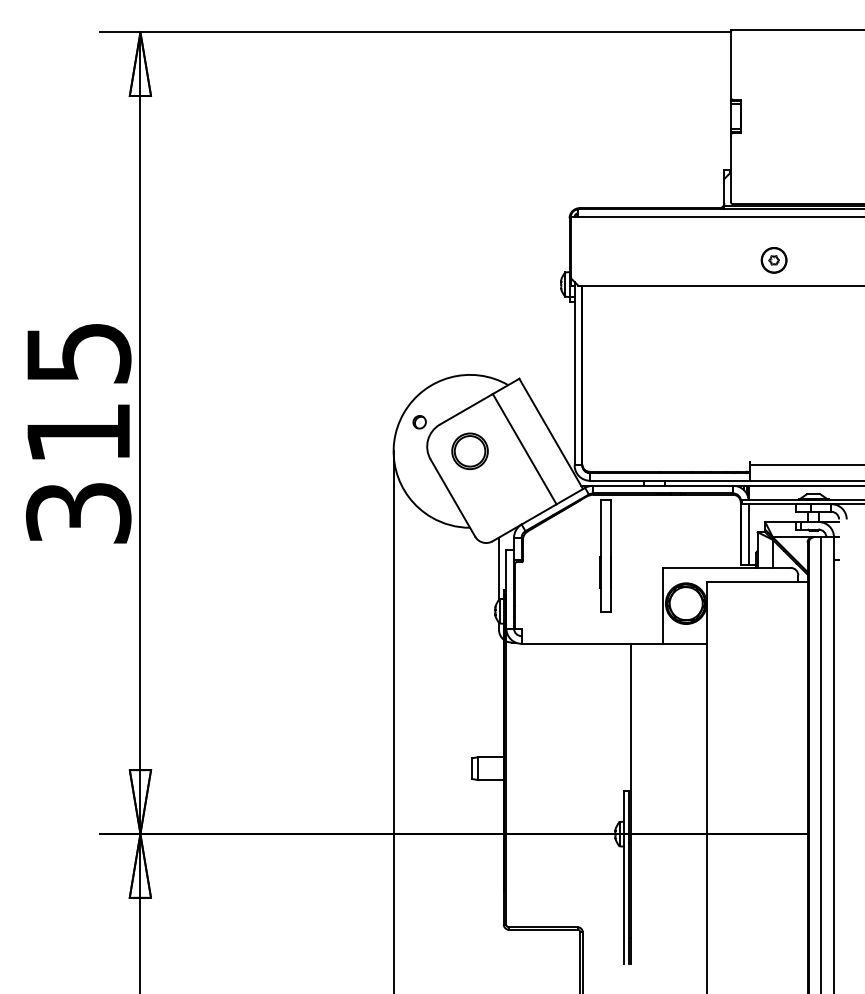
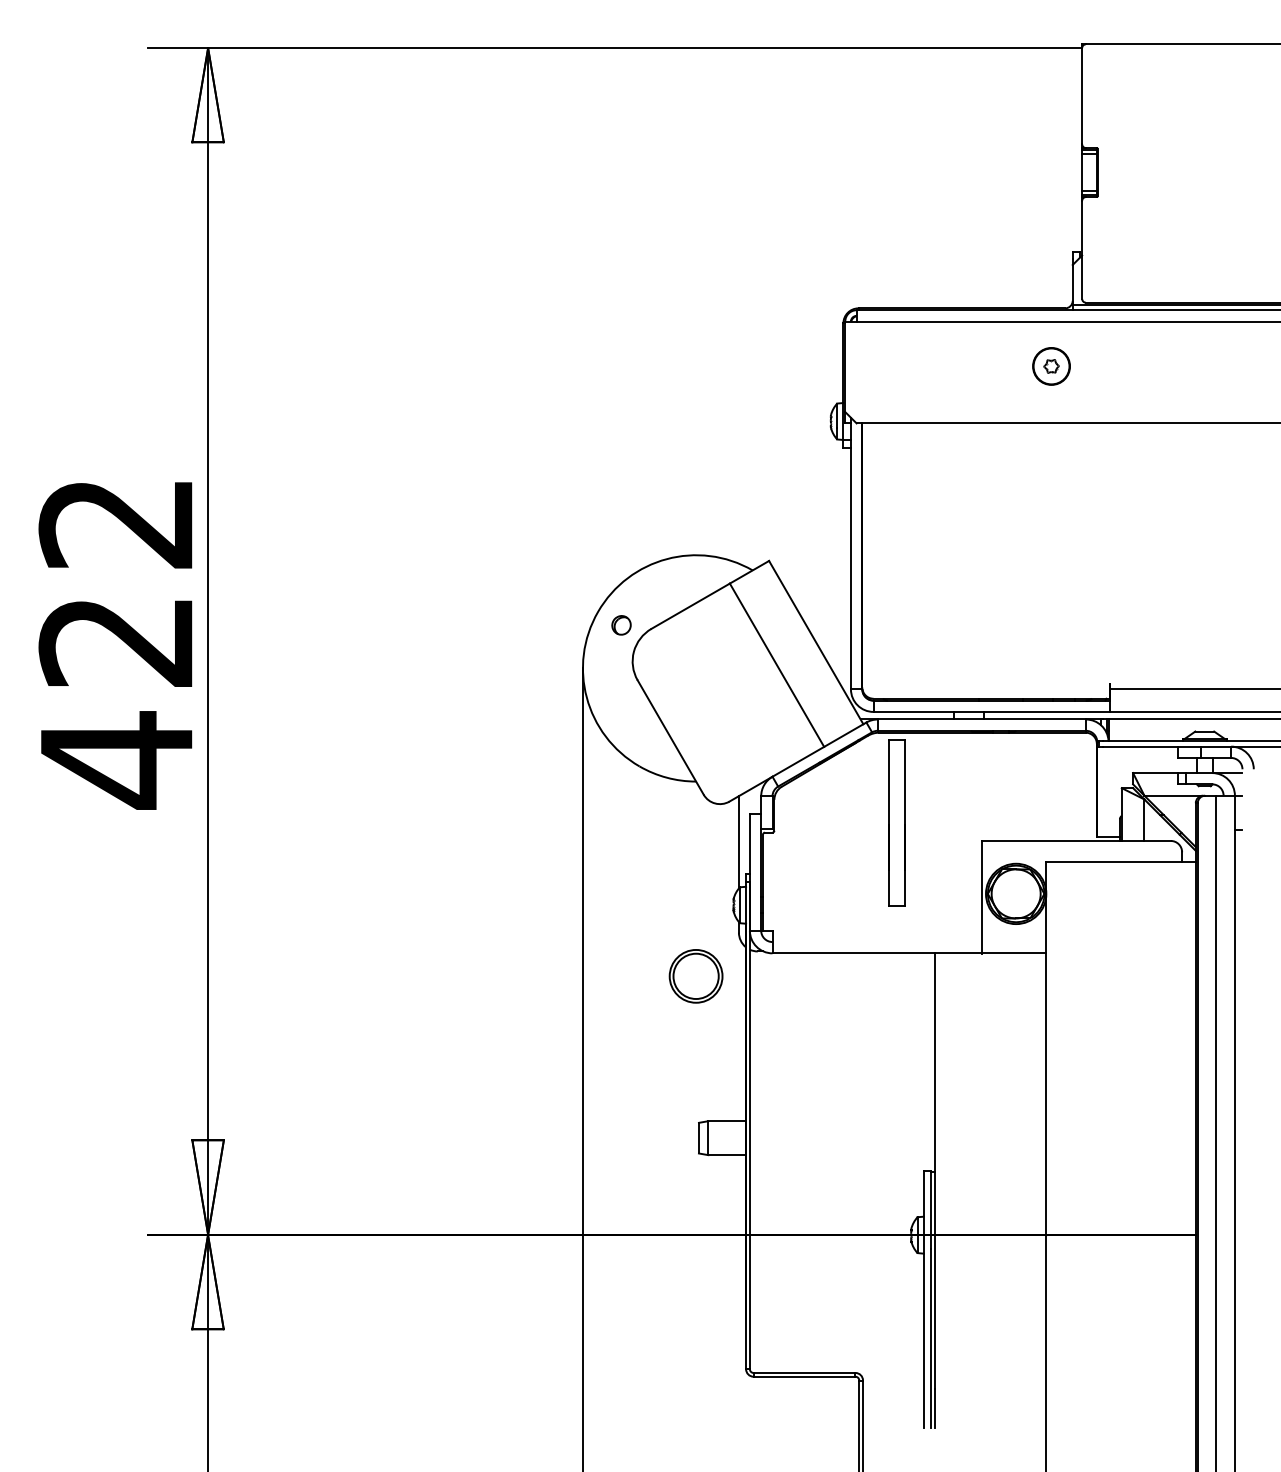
part: (773, 260) -> (1050, 366), moved
text: (78, 435) -> (116, 644), 315 -> 422
part: (469, 451) -> (695, 976), moved
line: (748, 534) -> (1108, 791), removed

